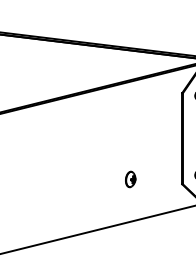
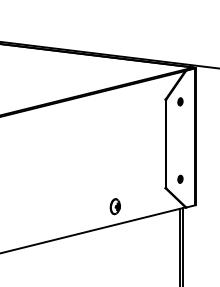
part: (129, 179) -> (114, 206), moved

